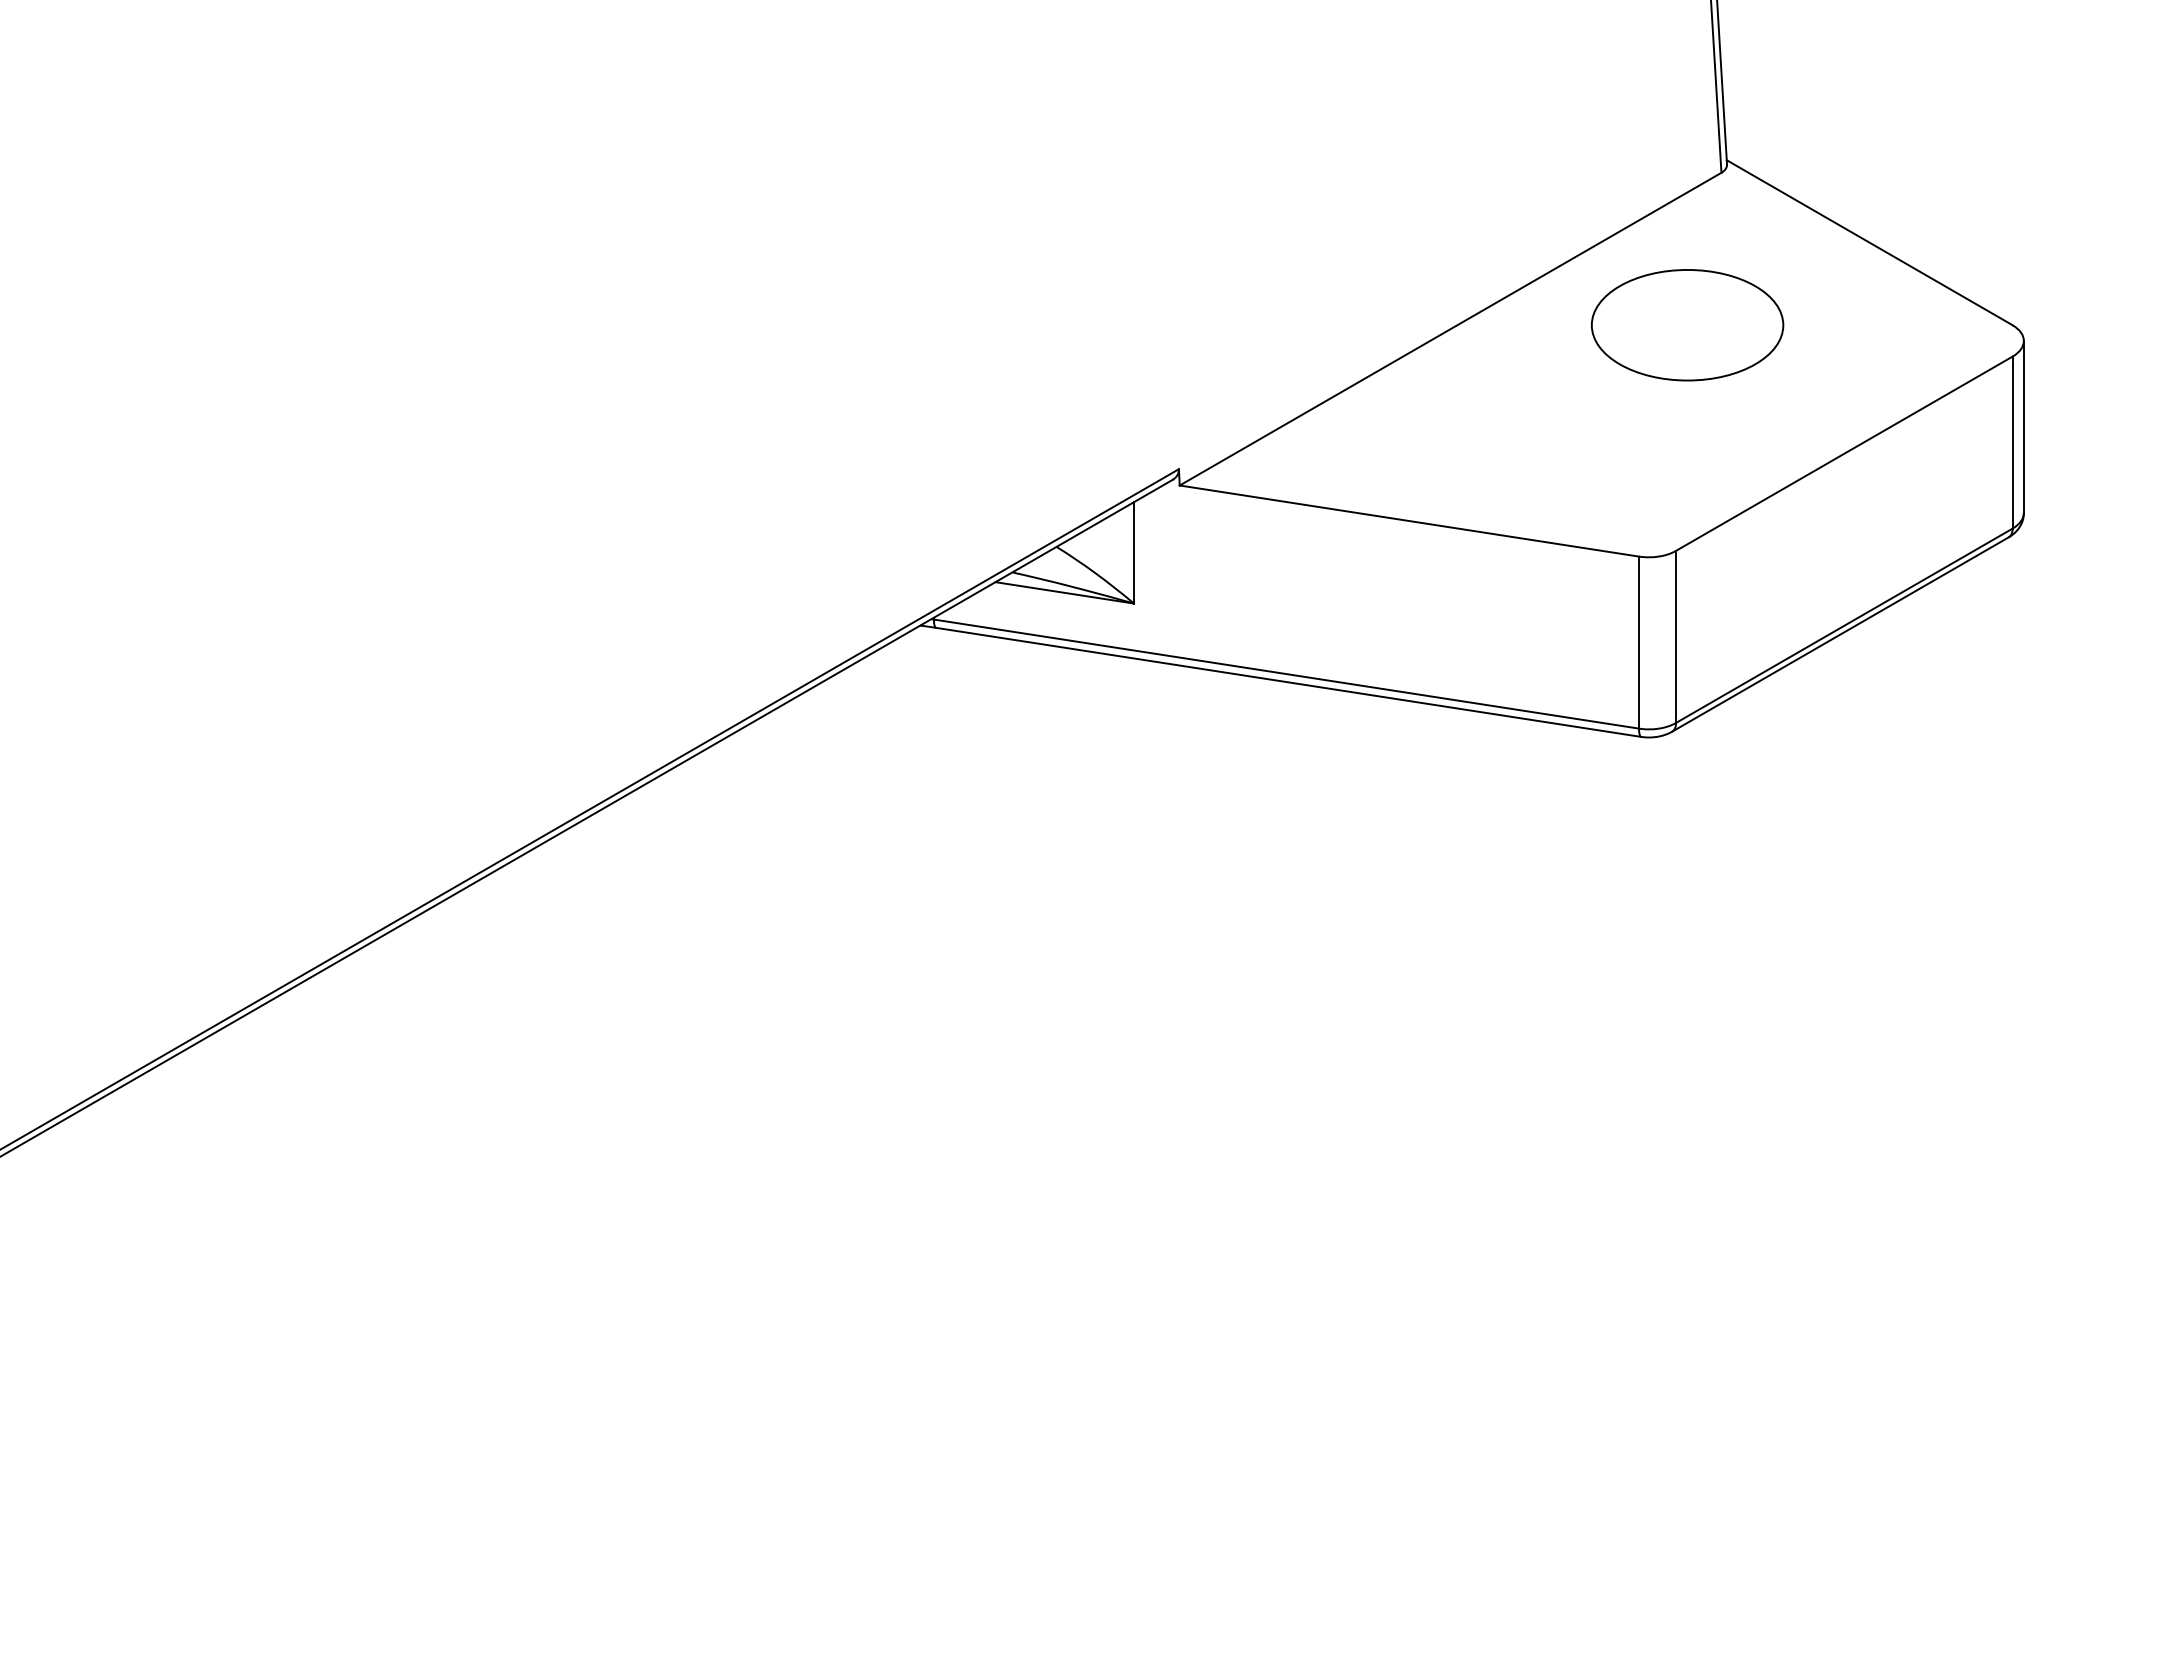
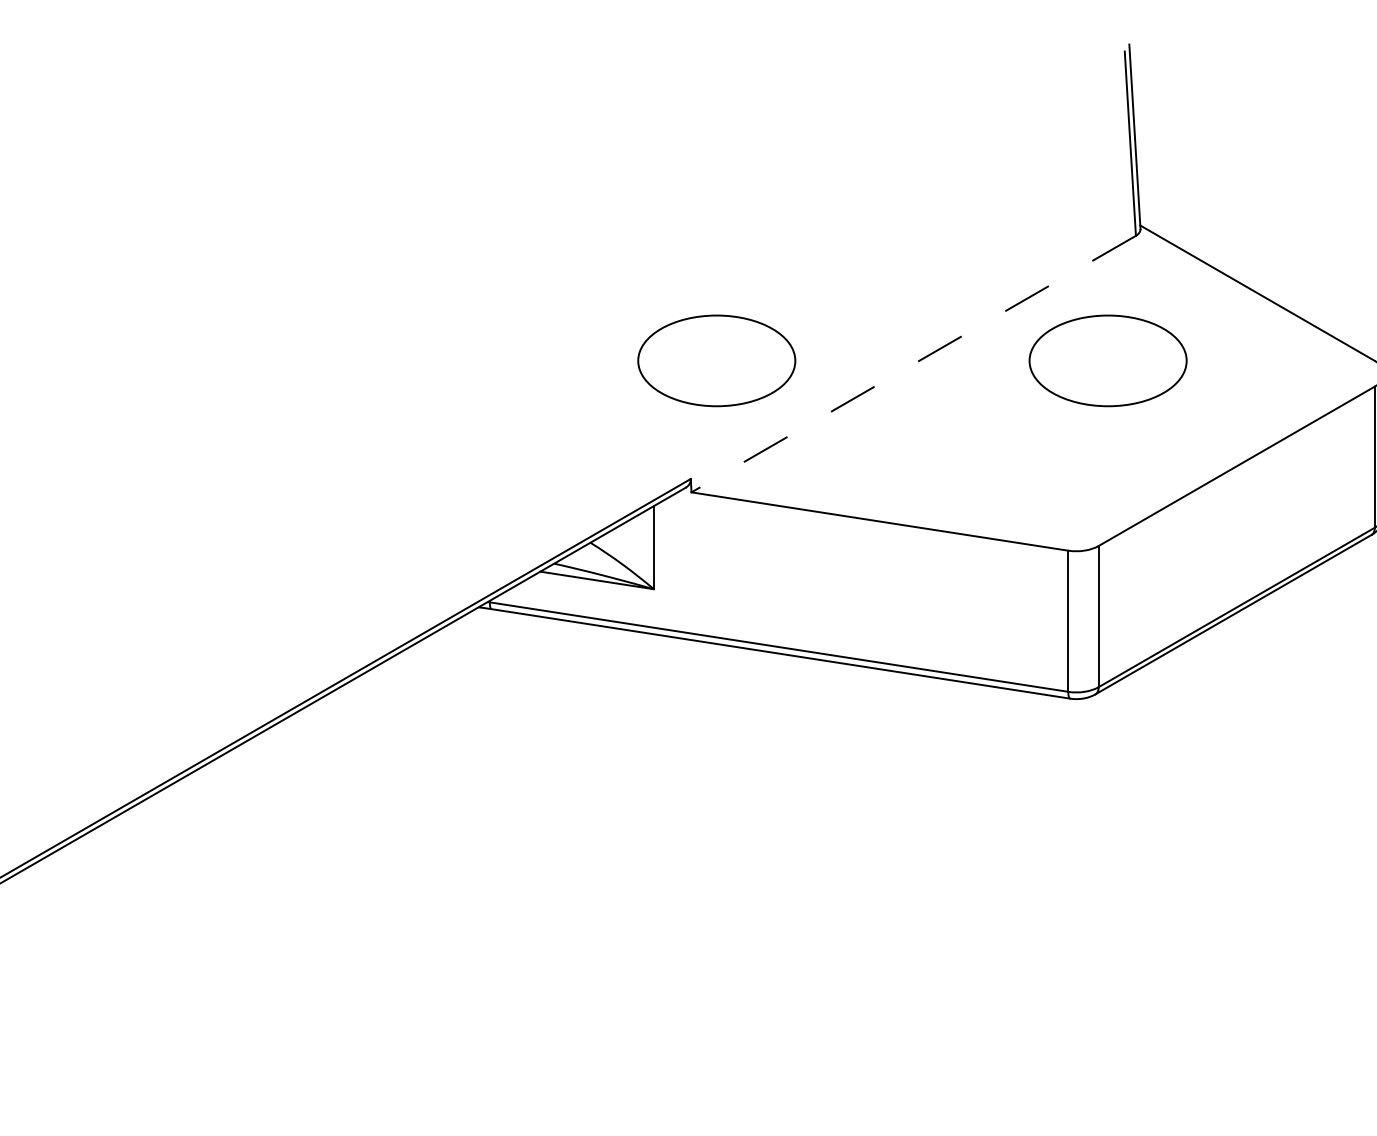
part: (1210, 325) -> (716, 361), added
line: (1450, 329) -> (913, 364), solid -> dashed

